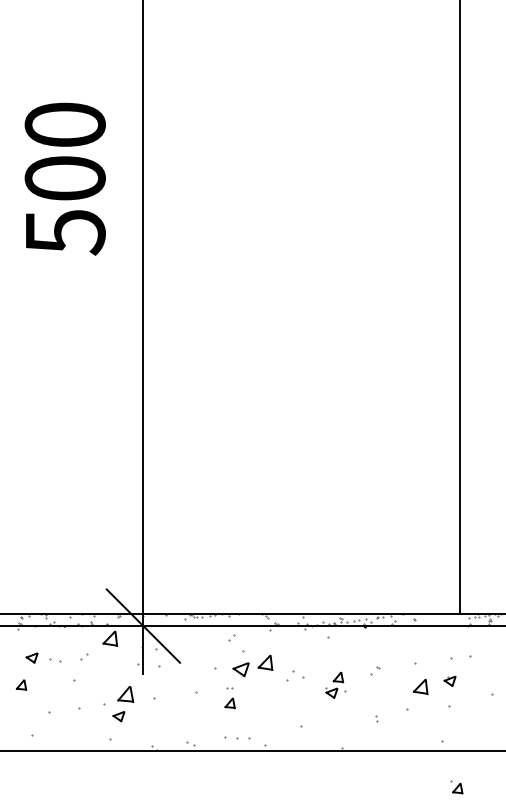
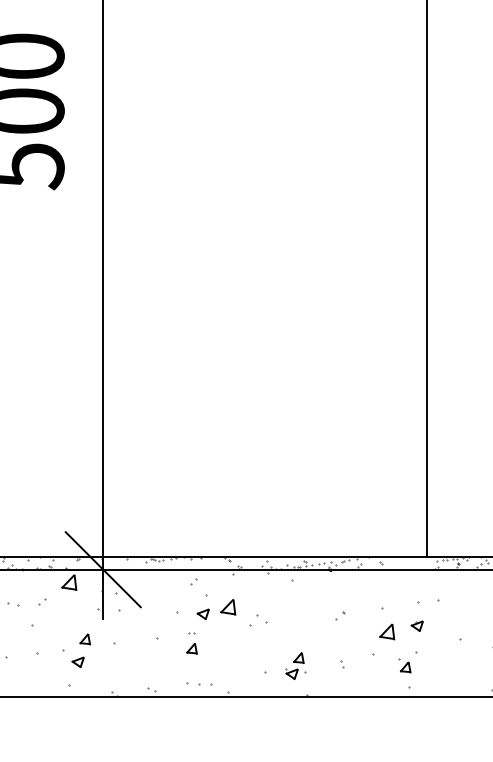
part: (240, 669) -> (202, 614), size x0.71
part: (335, 684) -> (295, 665), moved
part: (125, 693) -> (84, 638), size x0.62
part: (456, 787) -> (404, 666), moved

